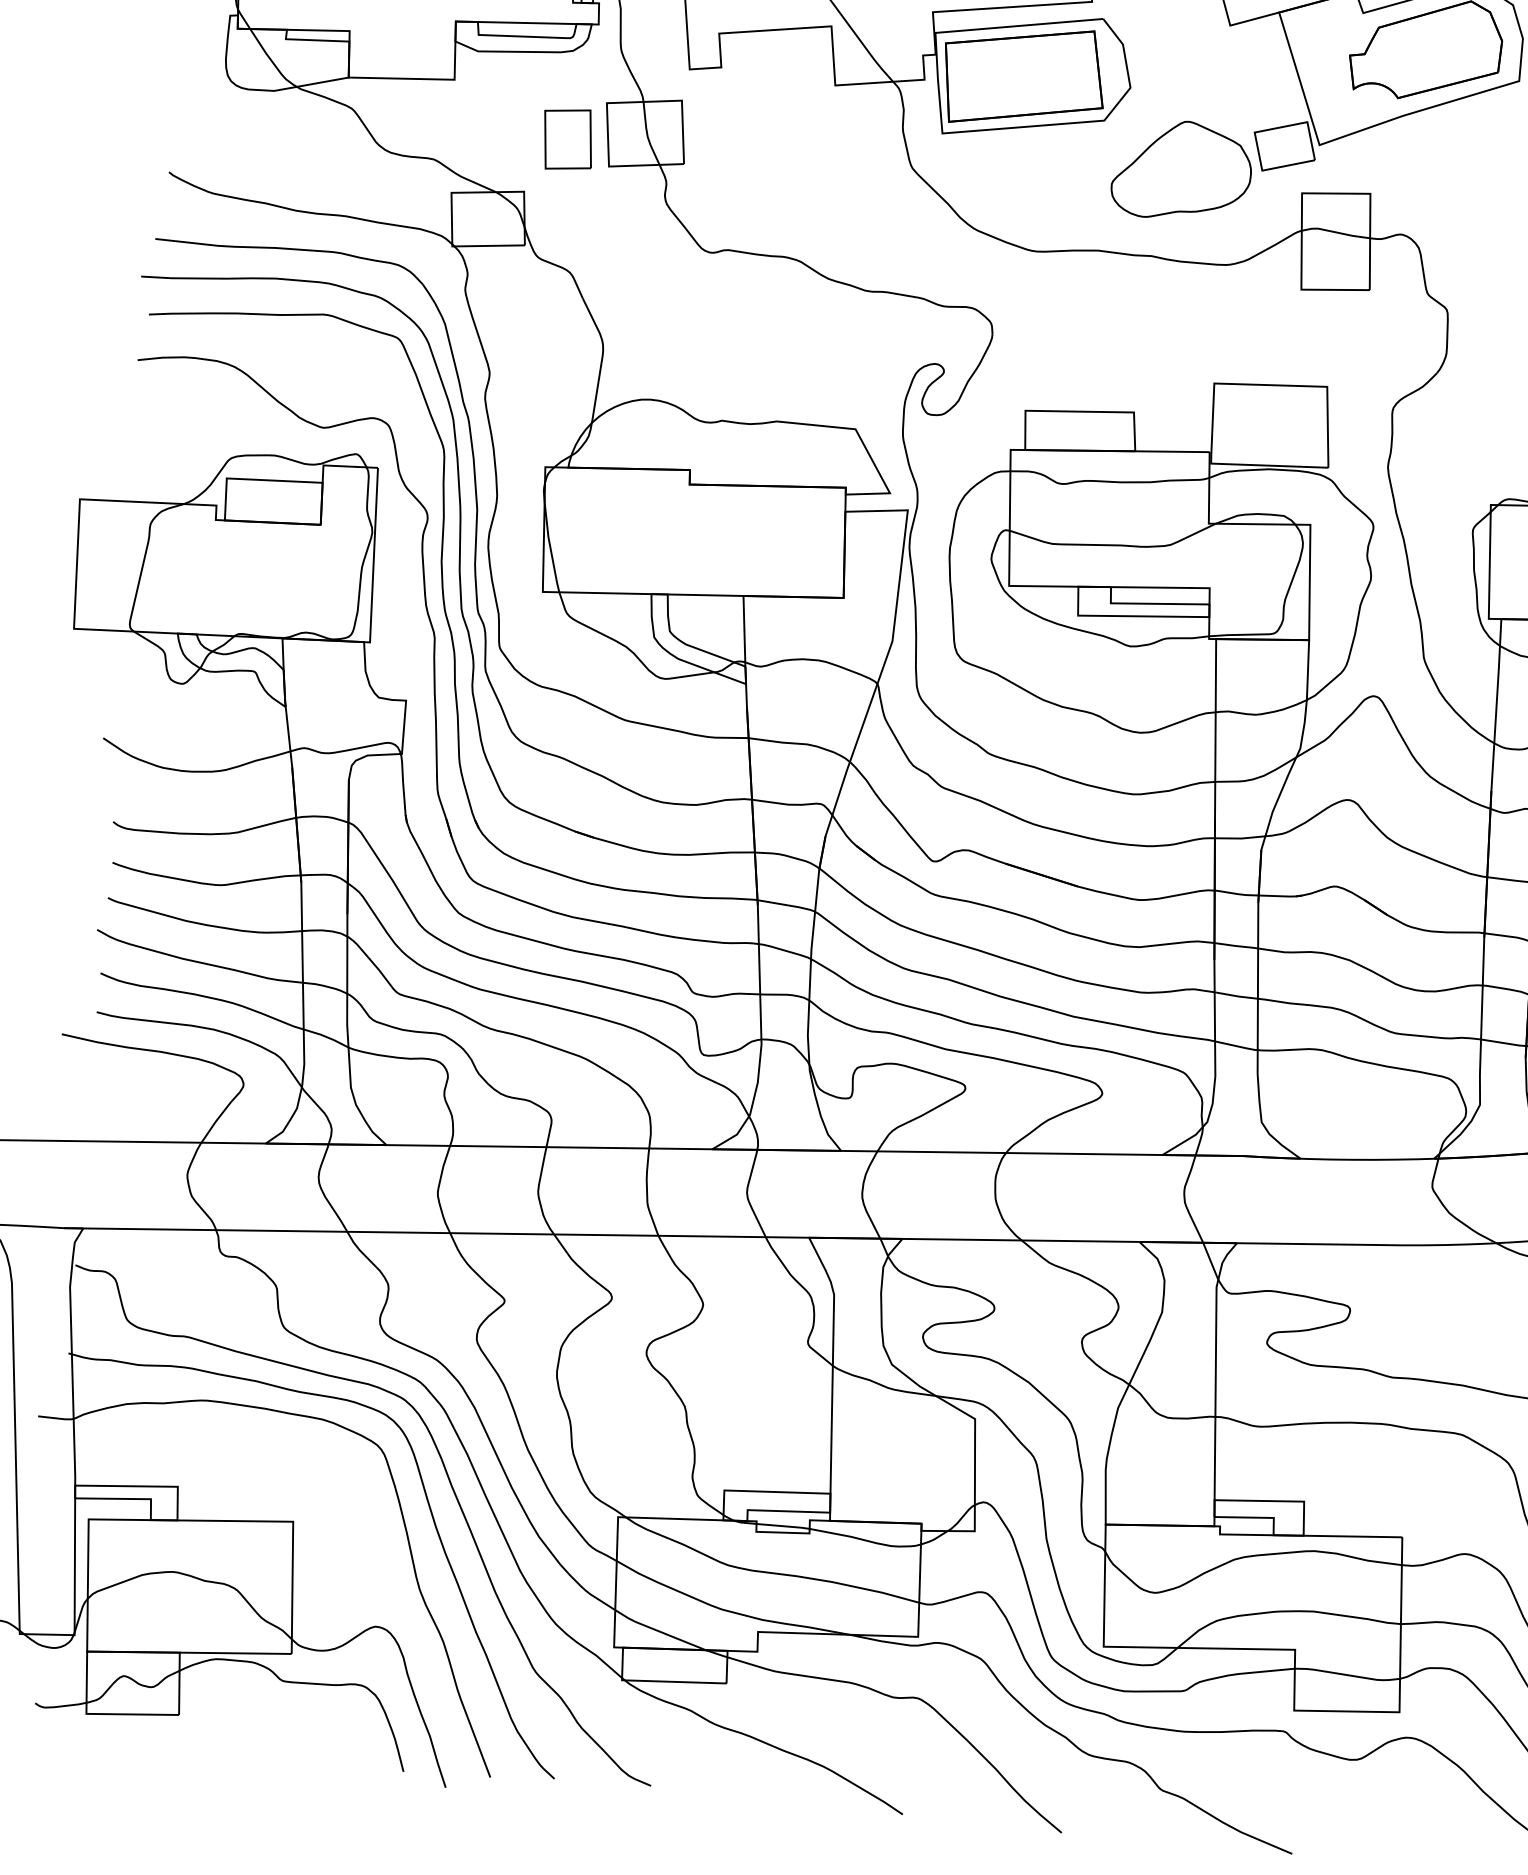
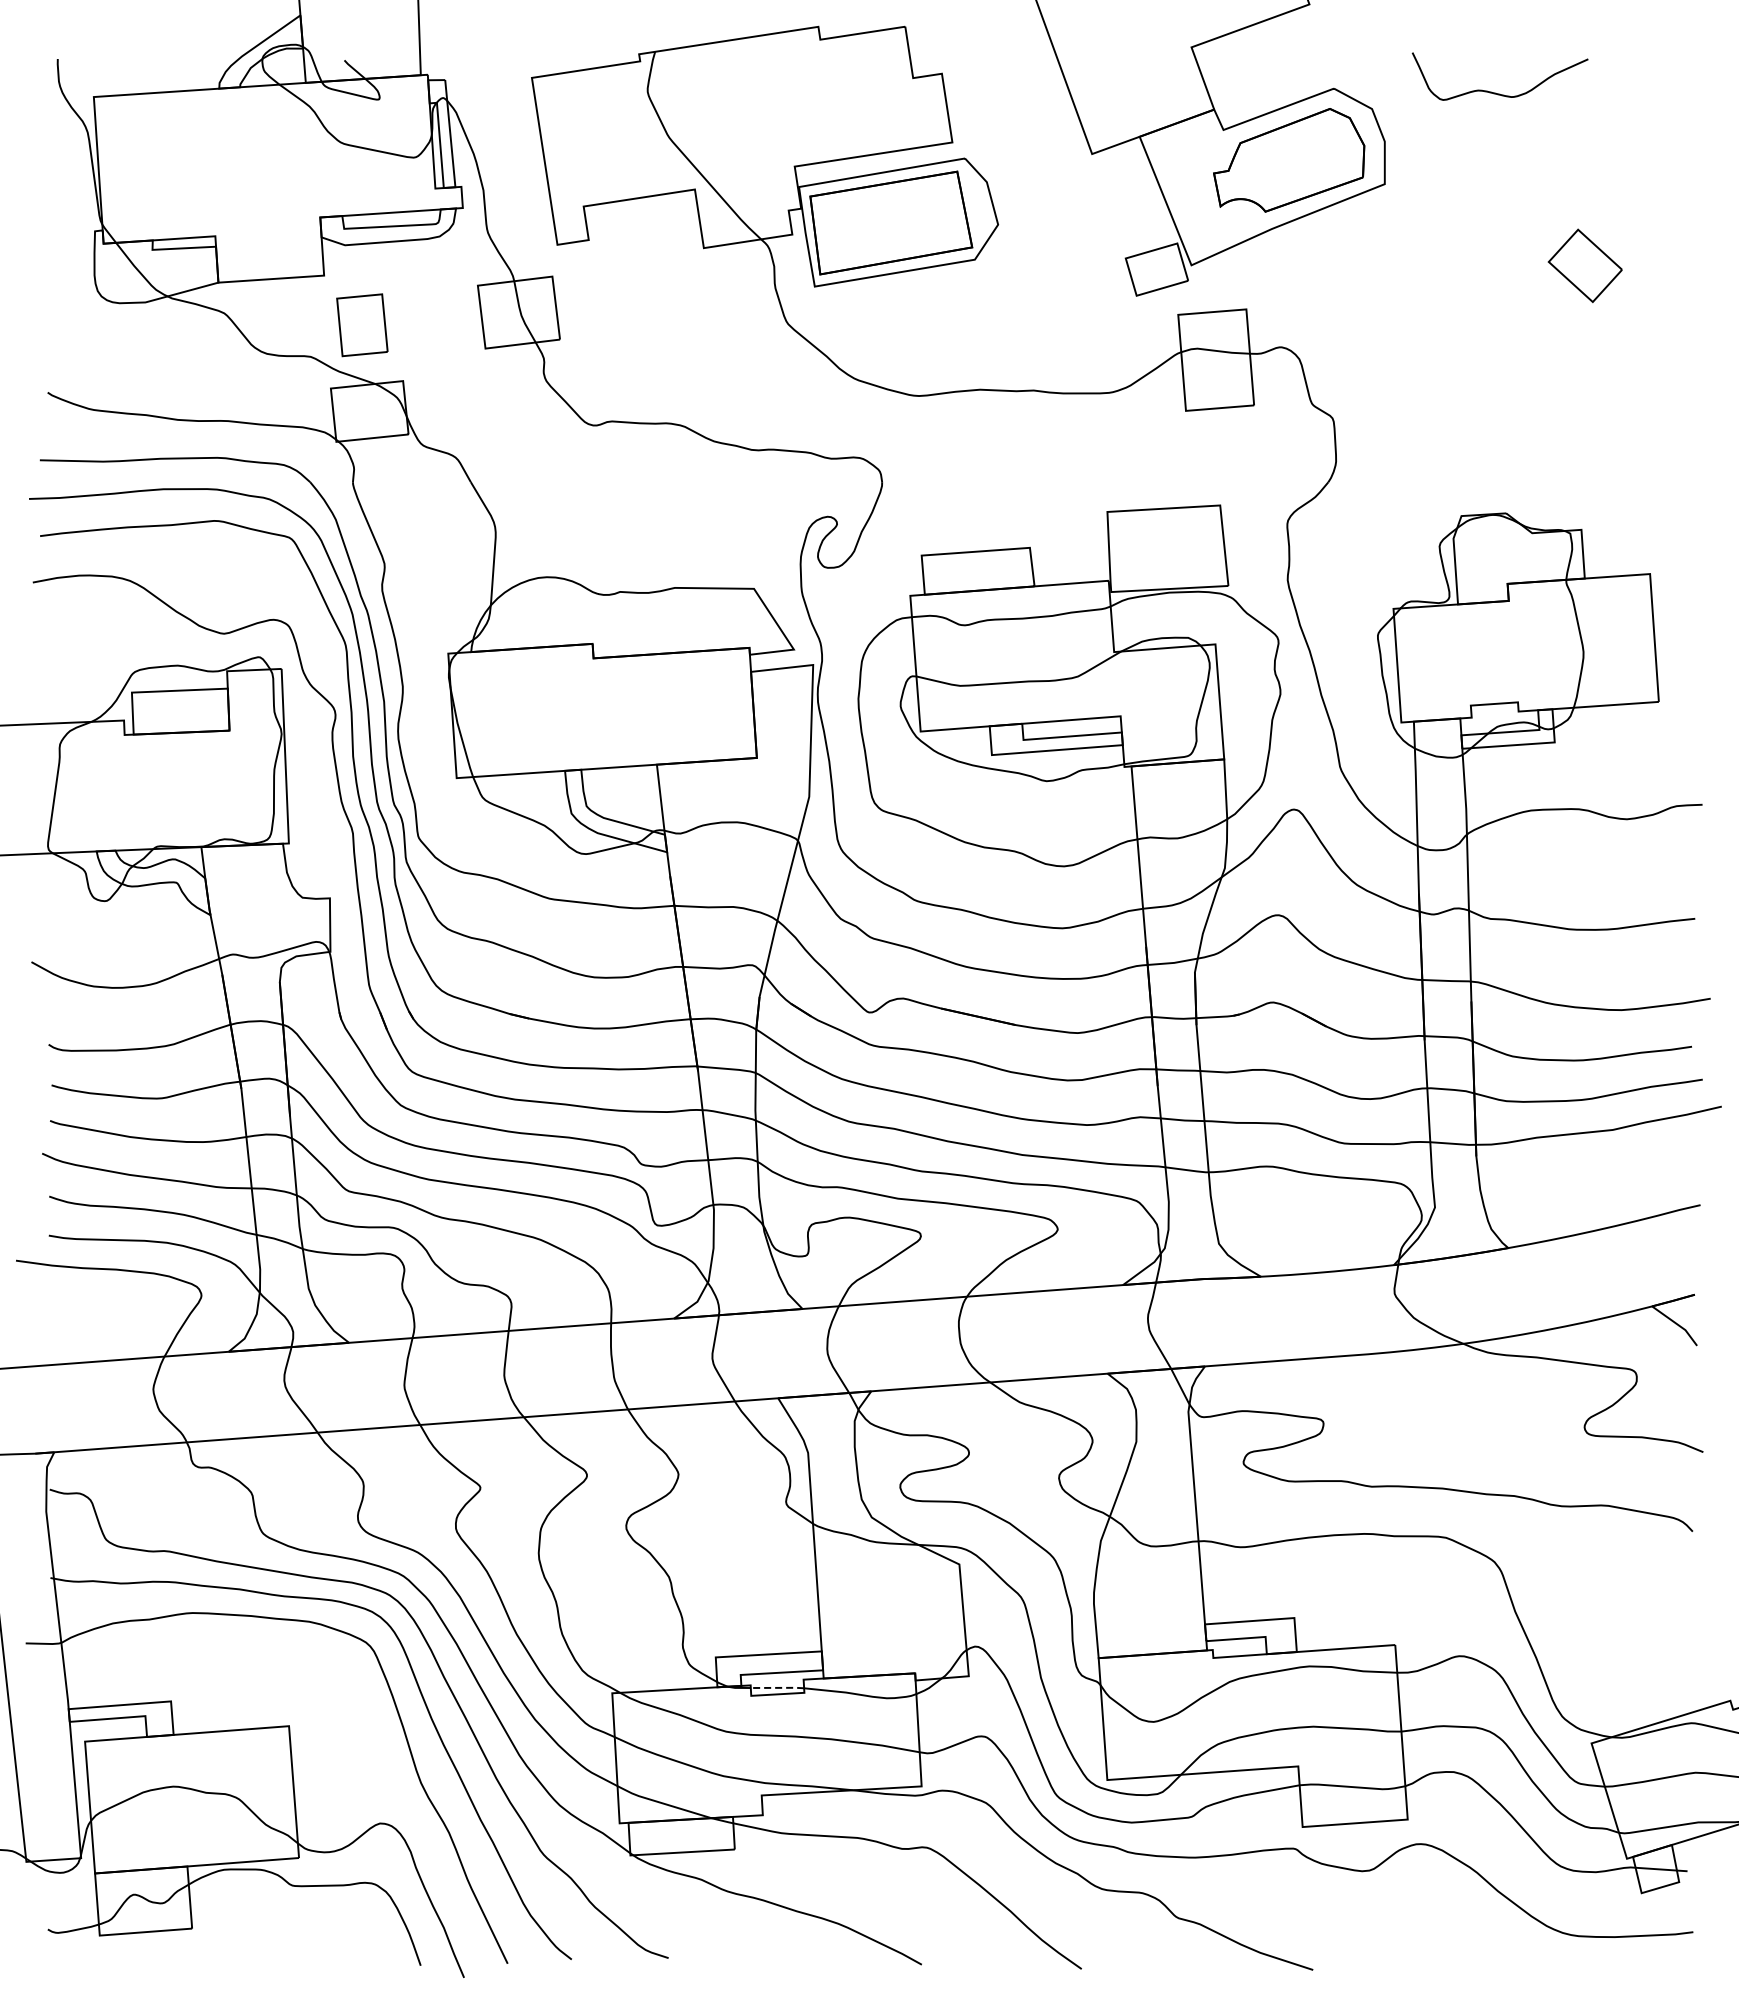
part: (568, 139) -> (362, 325), moved
part: (1181, 170) -> (1056, 302), removed
line: (783, 1525) -> (777, 1687), solid -> dashed

